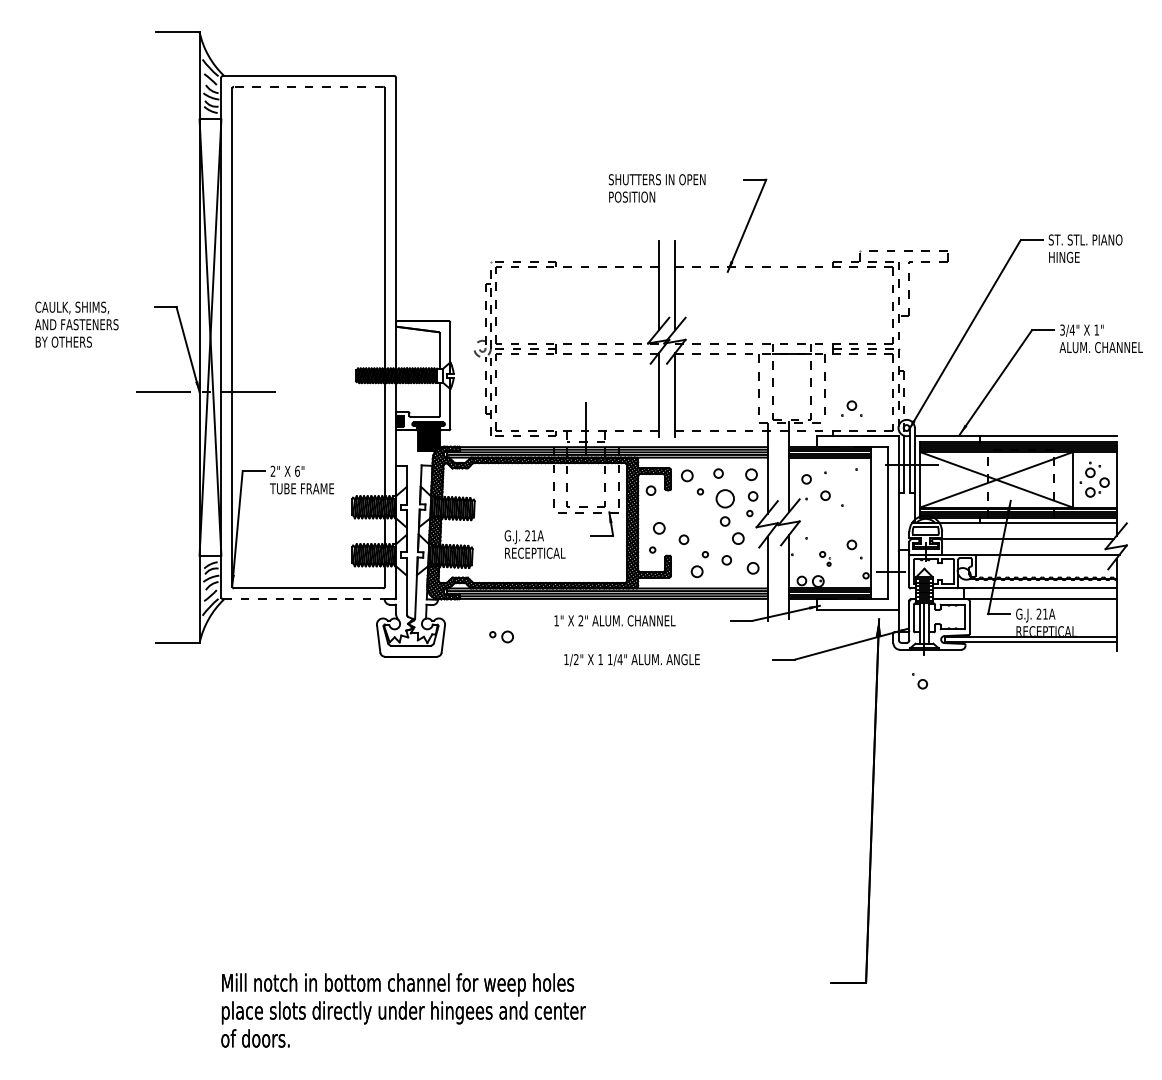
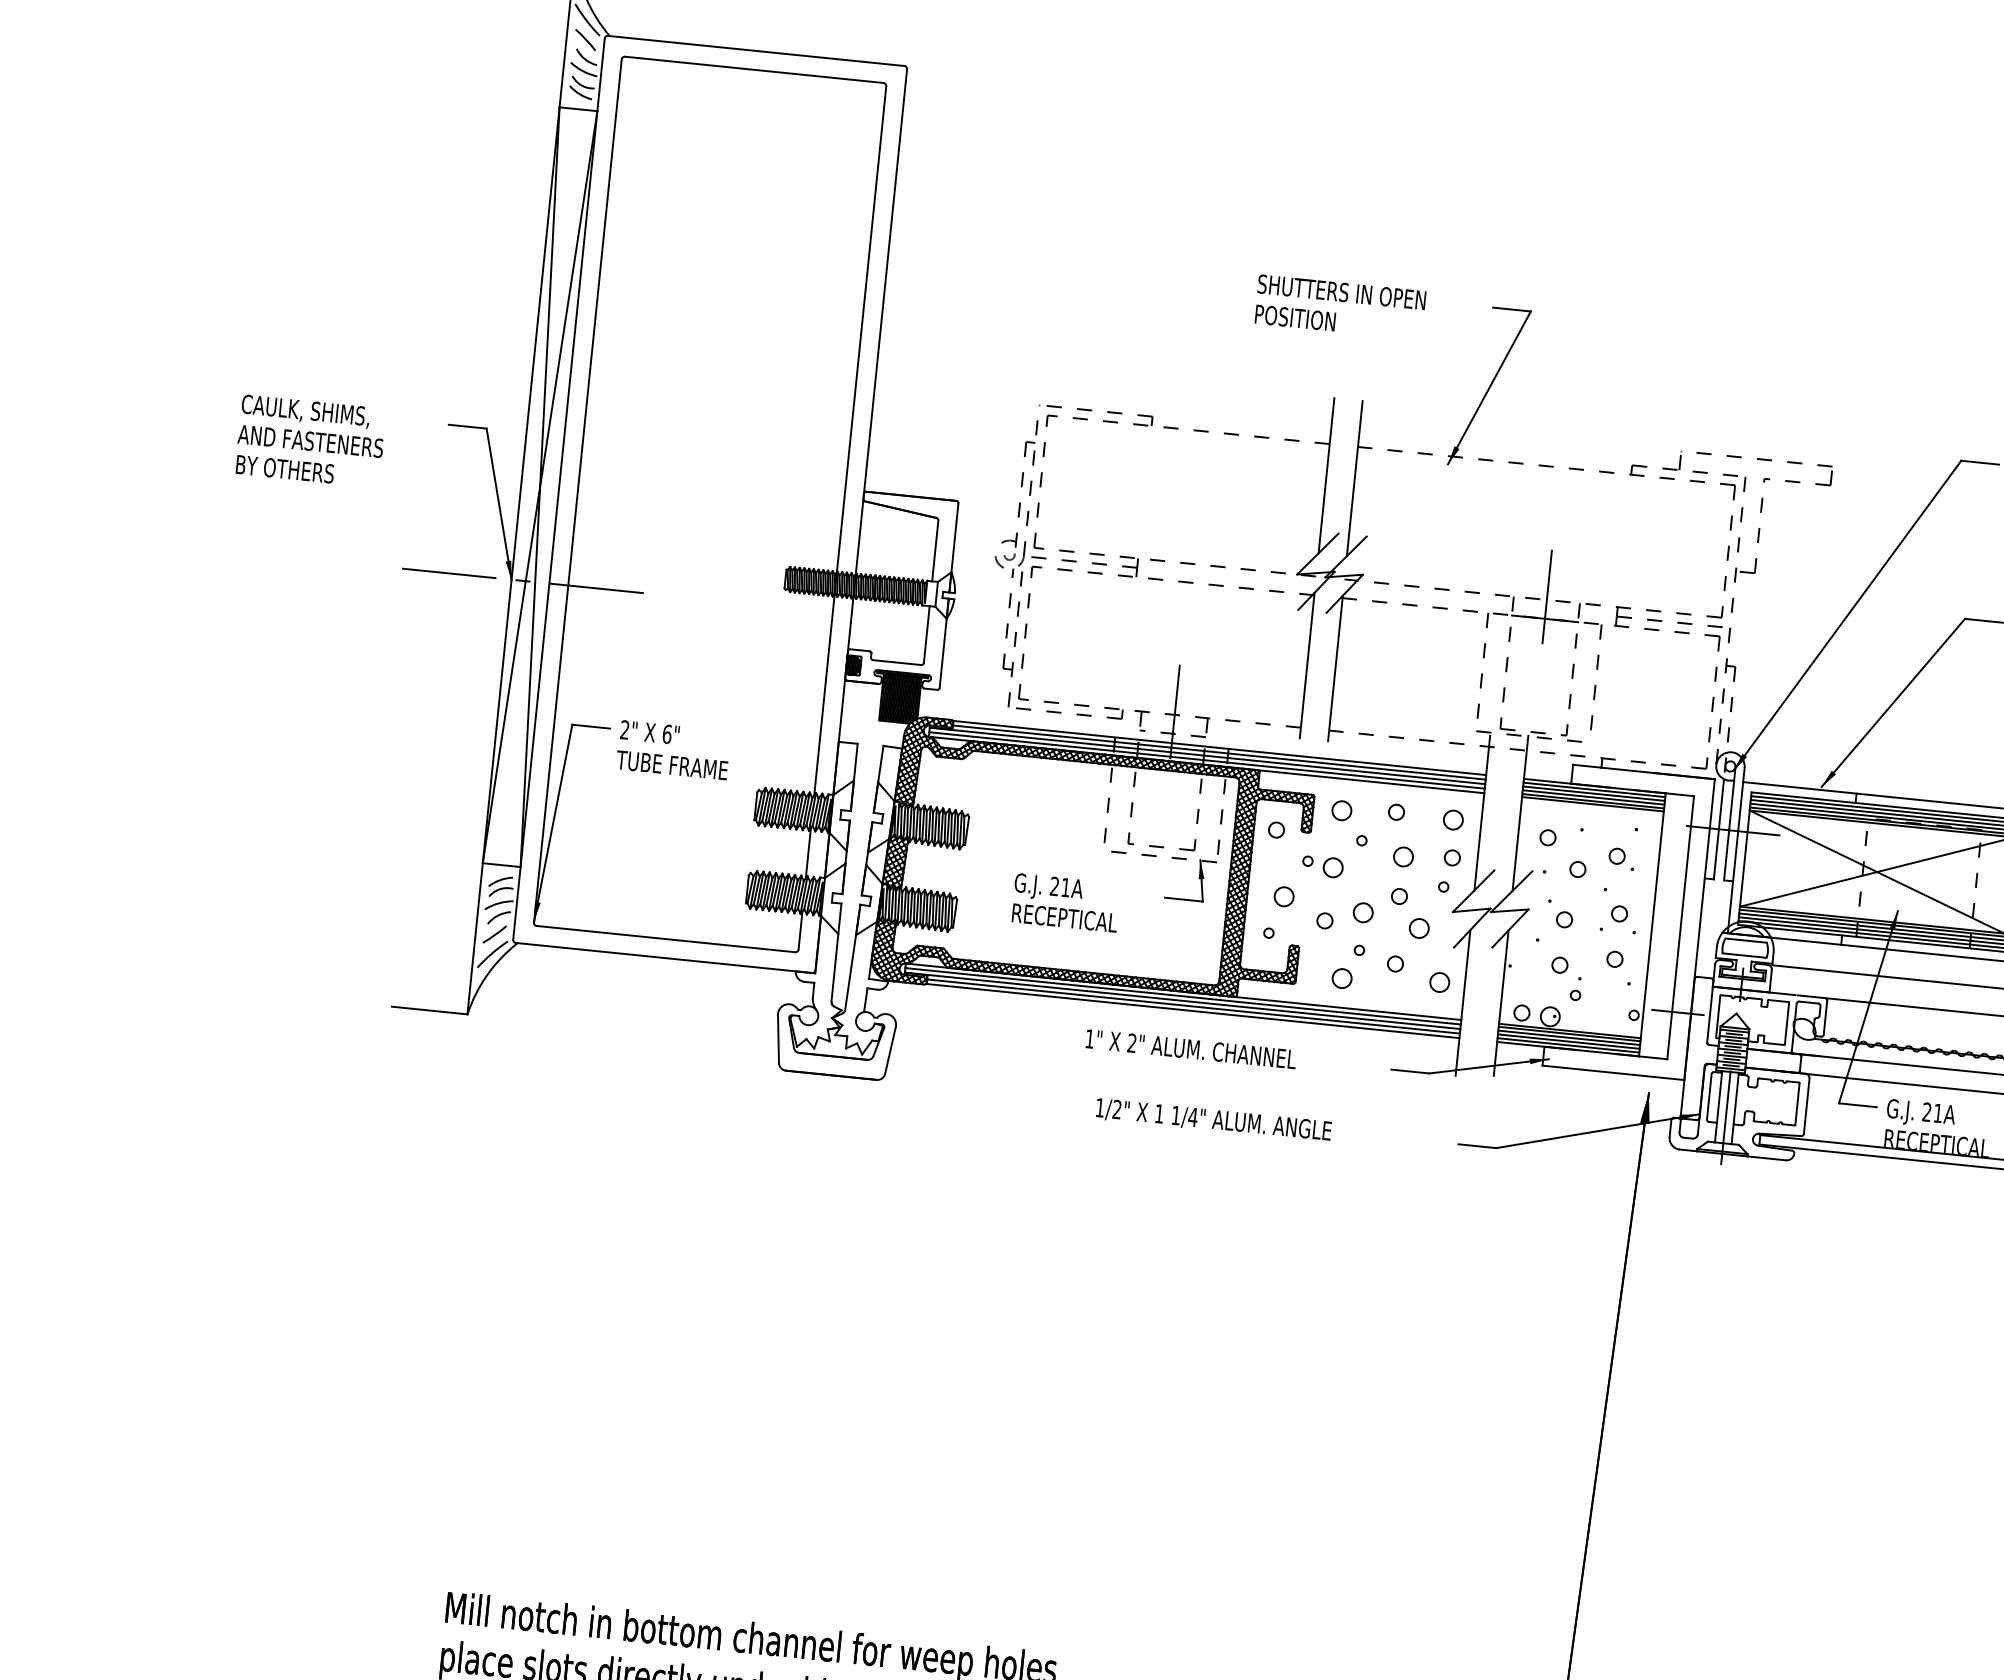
line: (308, 86) -> (754, 69), dashed -> solid
line: (792, 344) -> (1547, 601), added
part: (851, 408) -> (1618, 918), moved
part: (849, 486) -> (1621, 857), added
circle: (724, 498) -> (1402, 856), size x0.62
circle: (705, 532) -> (1363, 912), added
part: (825, 558) -> (1566, 978), size x1.67
line: (308, 599) -> (663, 958), dashed -> solid
part: (501, 636) -> (1322, 865), moved
part: (919, 681) -> (1559, 914), moved

